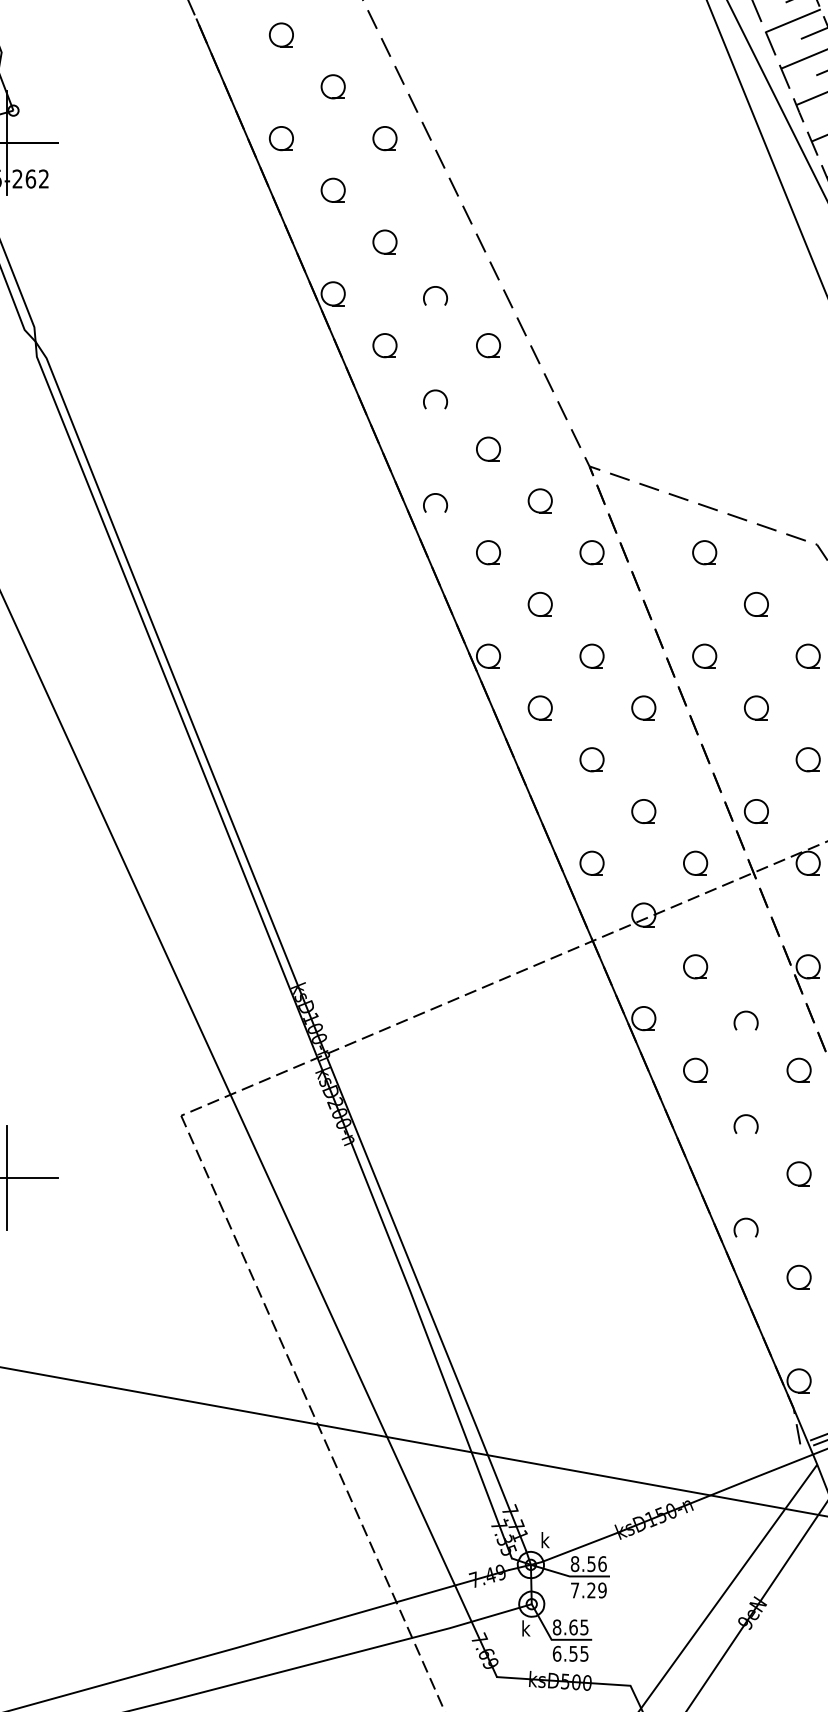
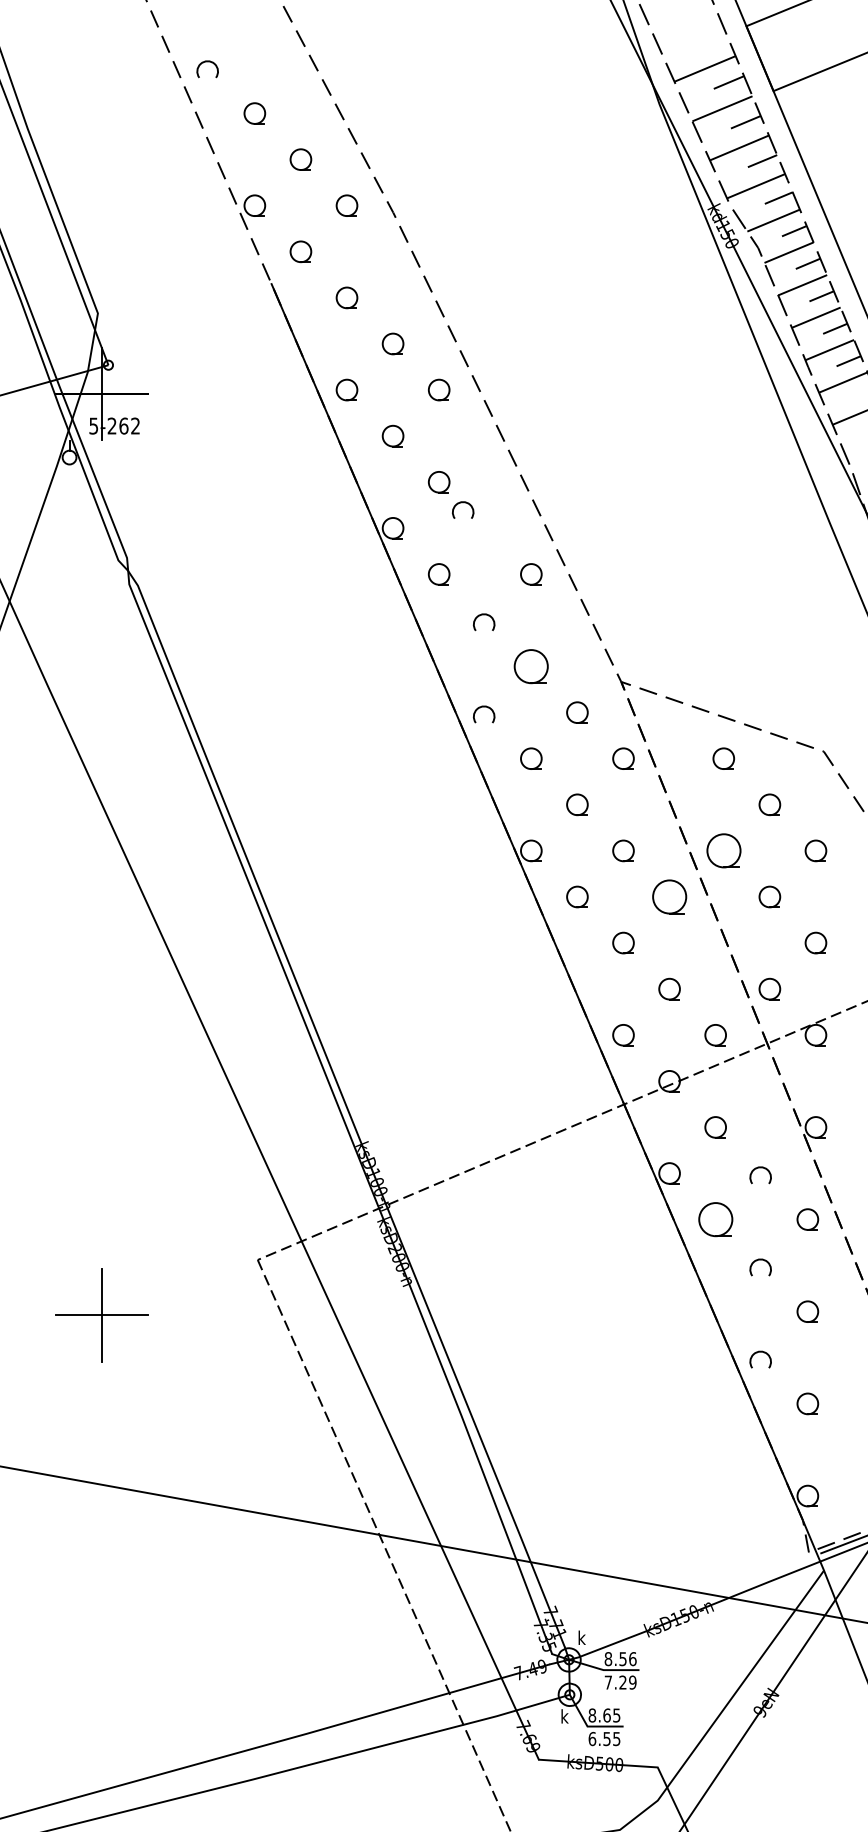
part: (435, 295) -> (463, 509), moved
part: (488, 449) -> (531, 666), size x1.6
part: (704, 655) -> (723, 850), size x1.6
part: (643, 707) -> (669, 896), size x1.6
part: (695, 1070) -> (715, 1219), size x1.6

